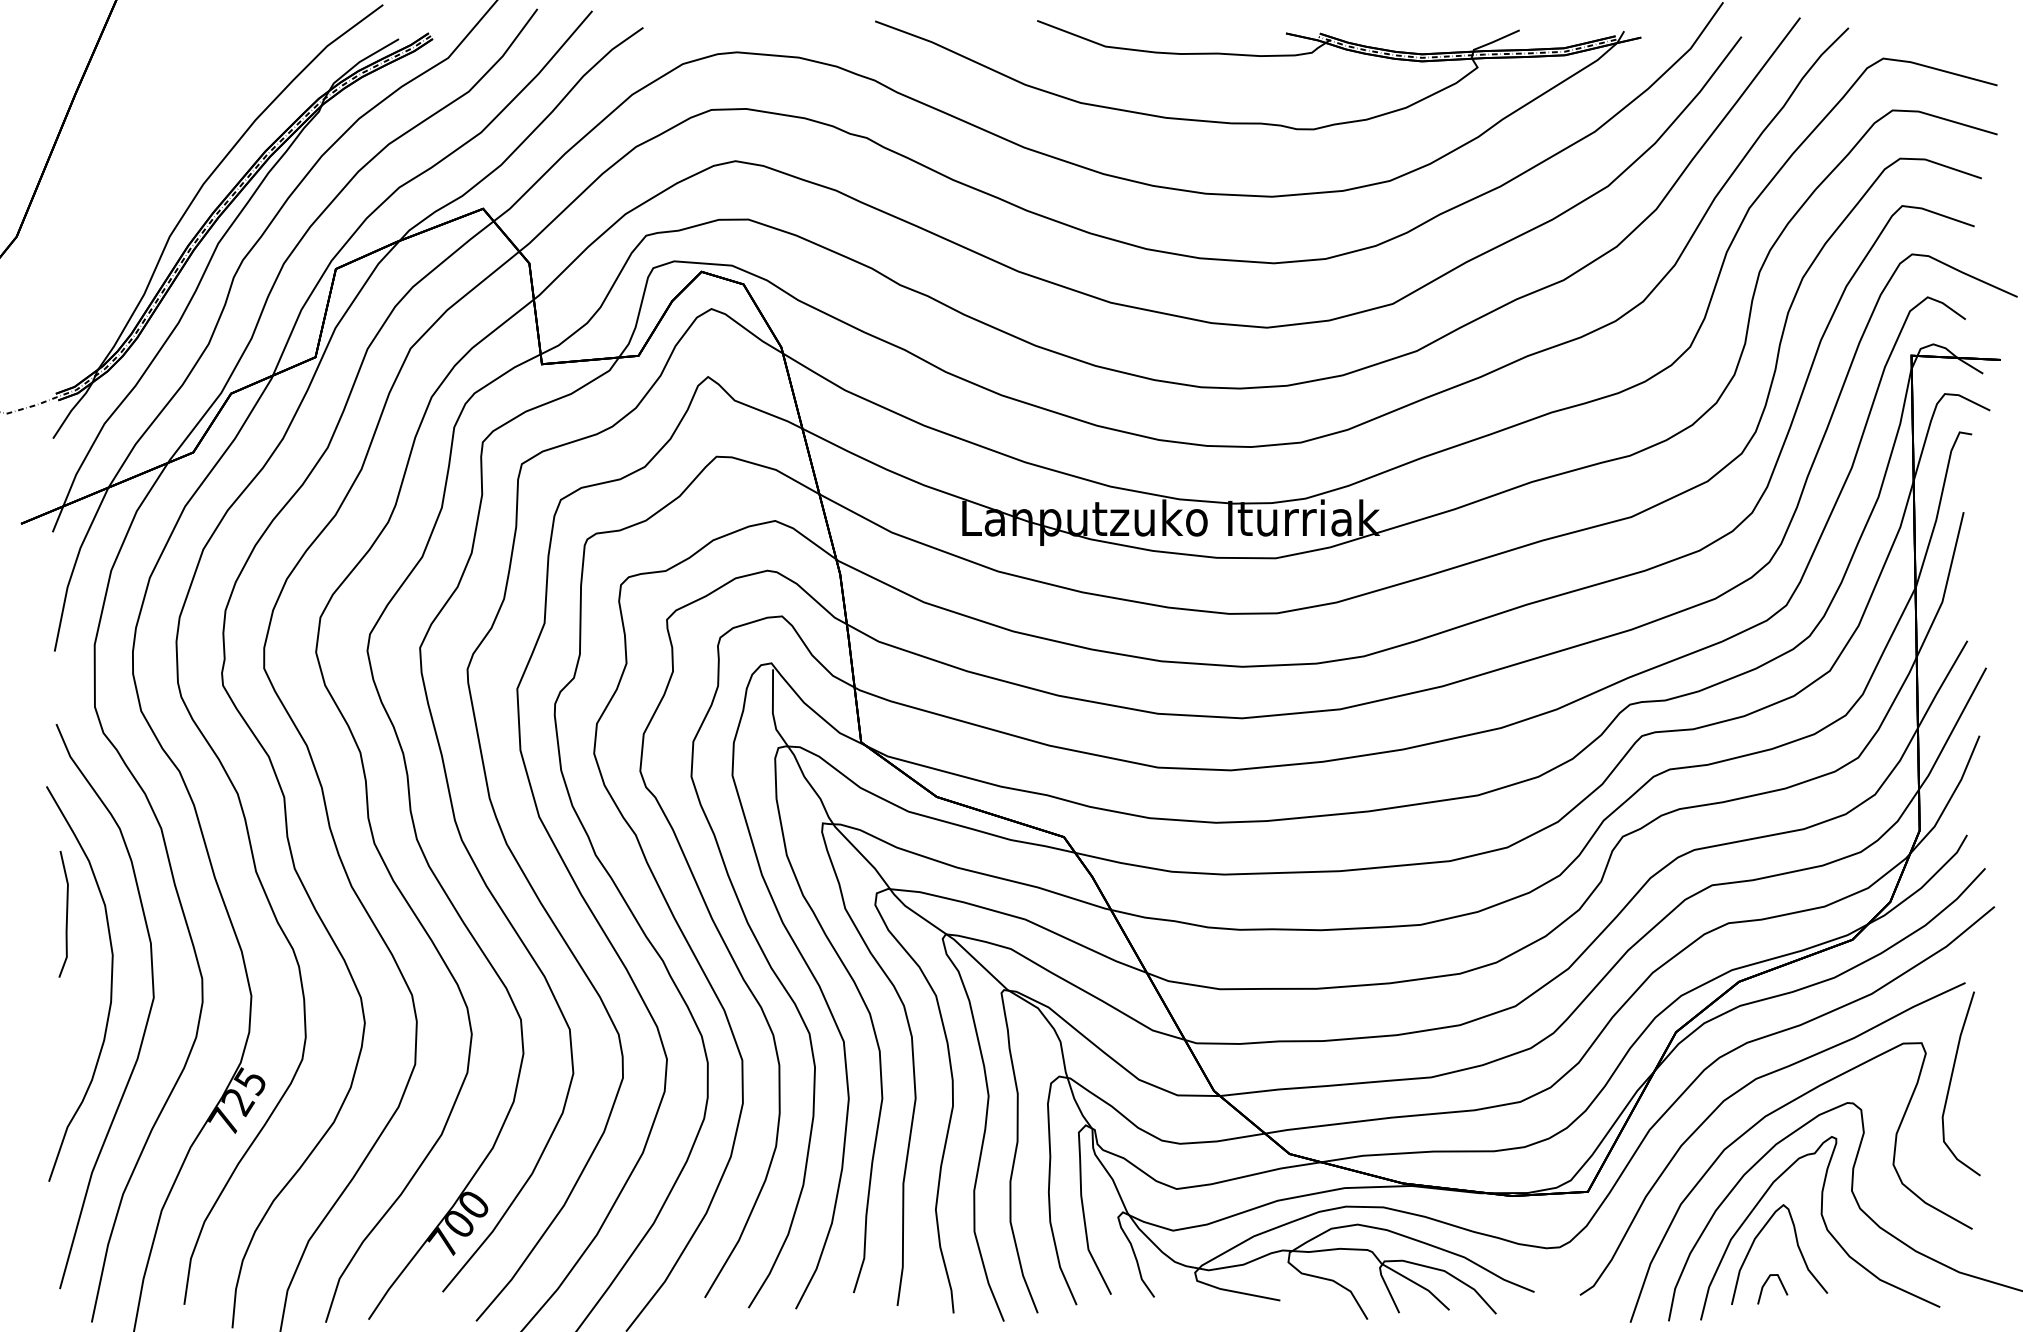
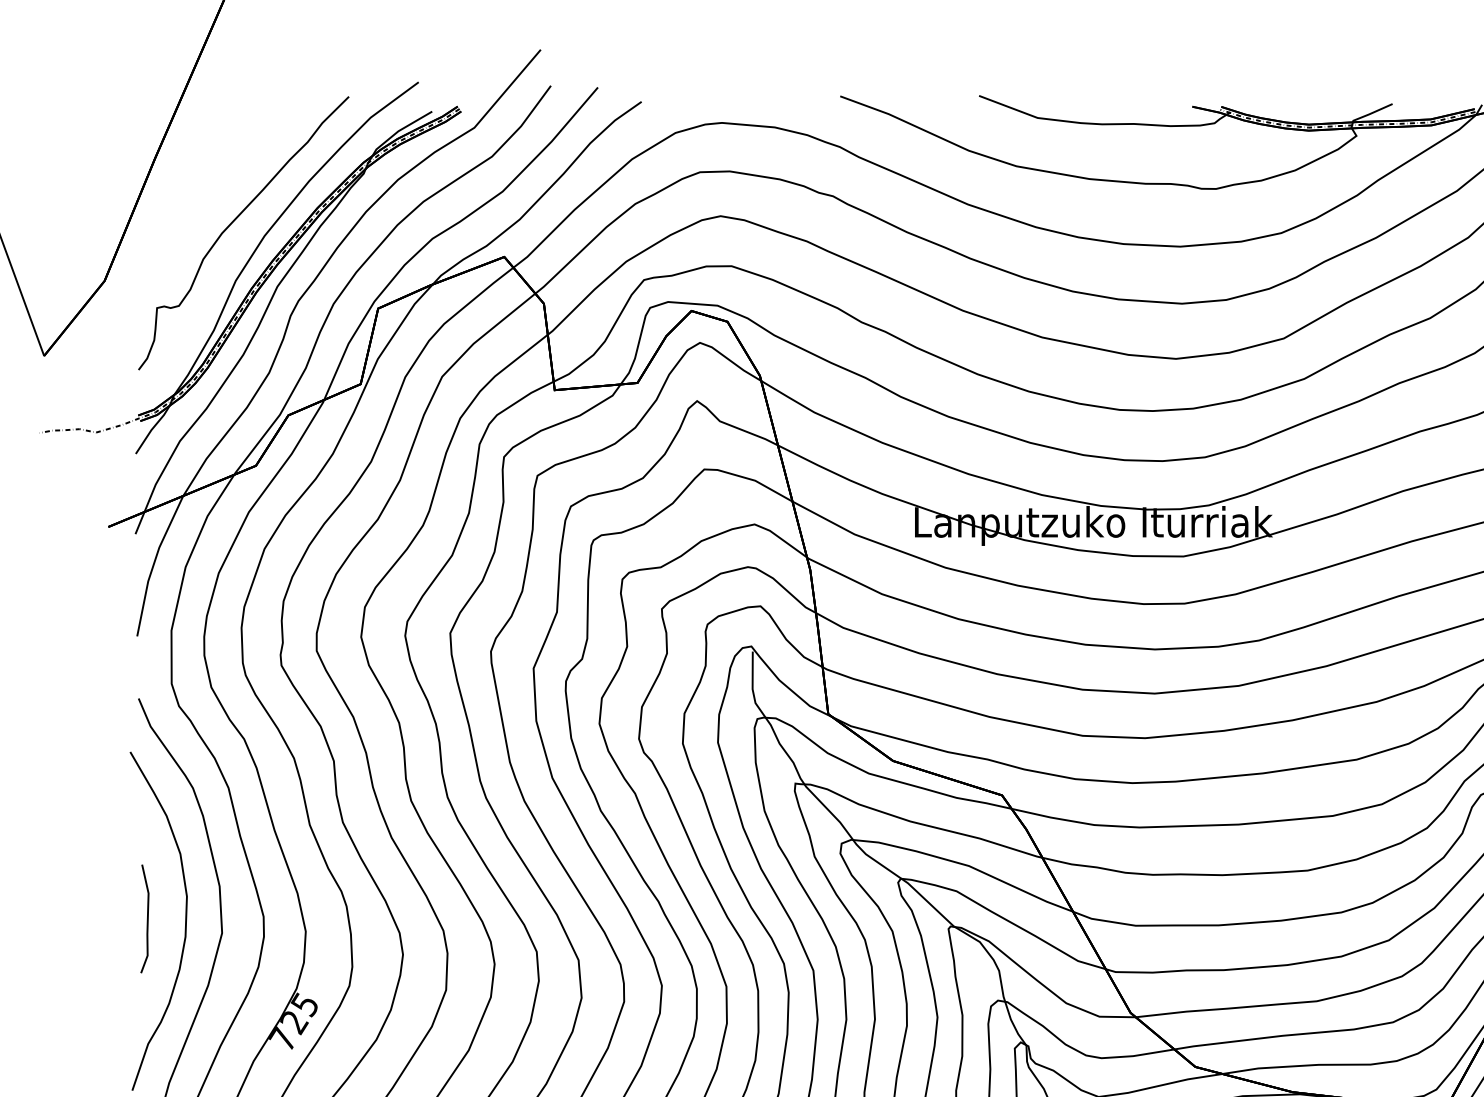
curve: (167, 168) -> (233, 222), added
line: (66, 914) -> (147, 919), moved

